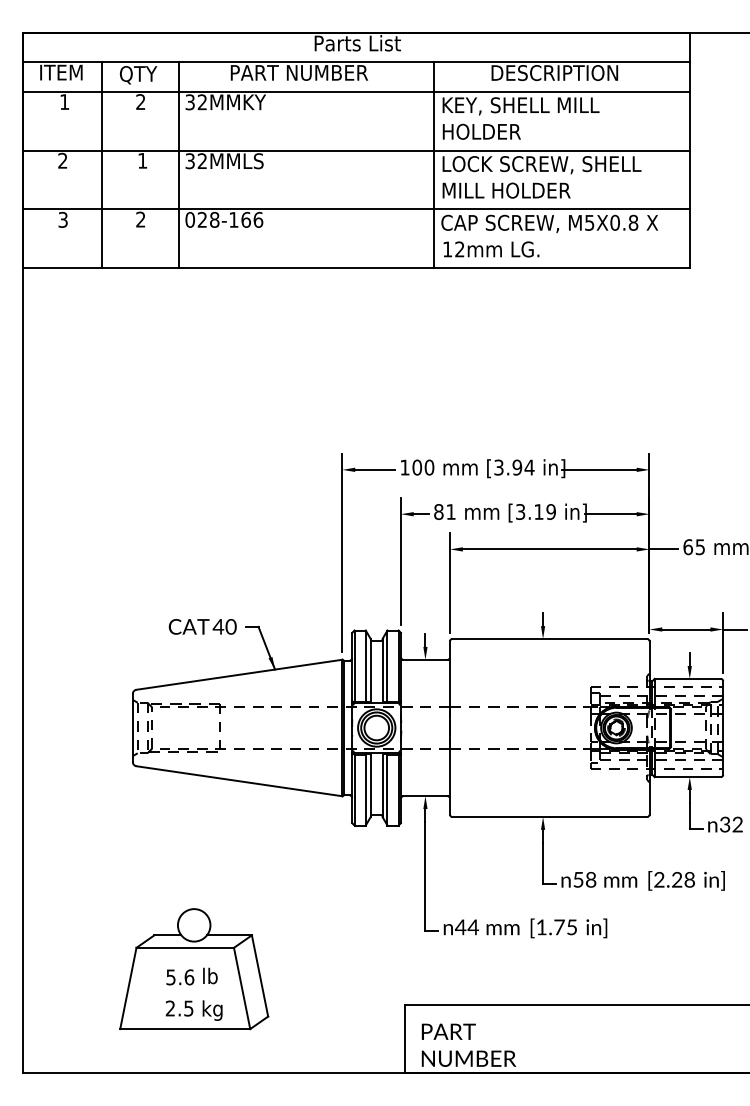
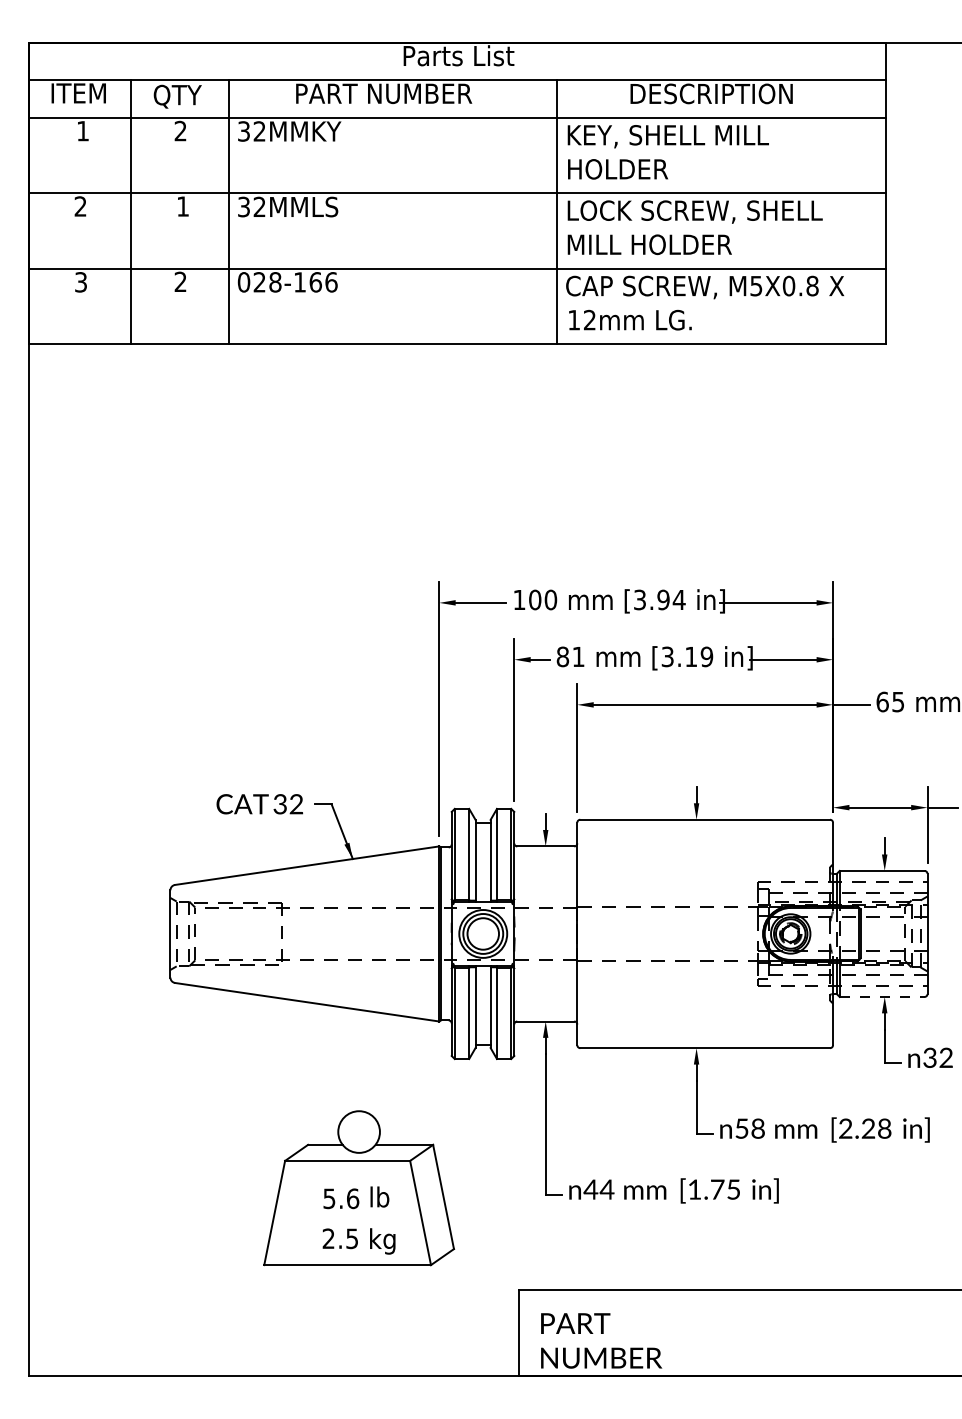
text: (224, 627) -> (287, 804), 40 -> 32
line: (688, 776) -> (882, 996), solid -> dashed
part: (194, 969) -> (359, 1188), moved

